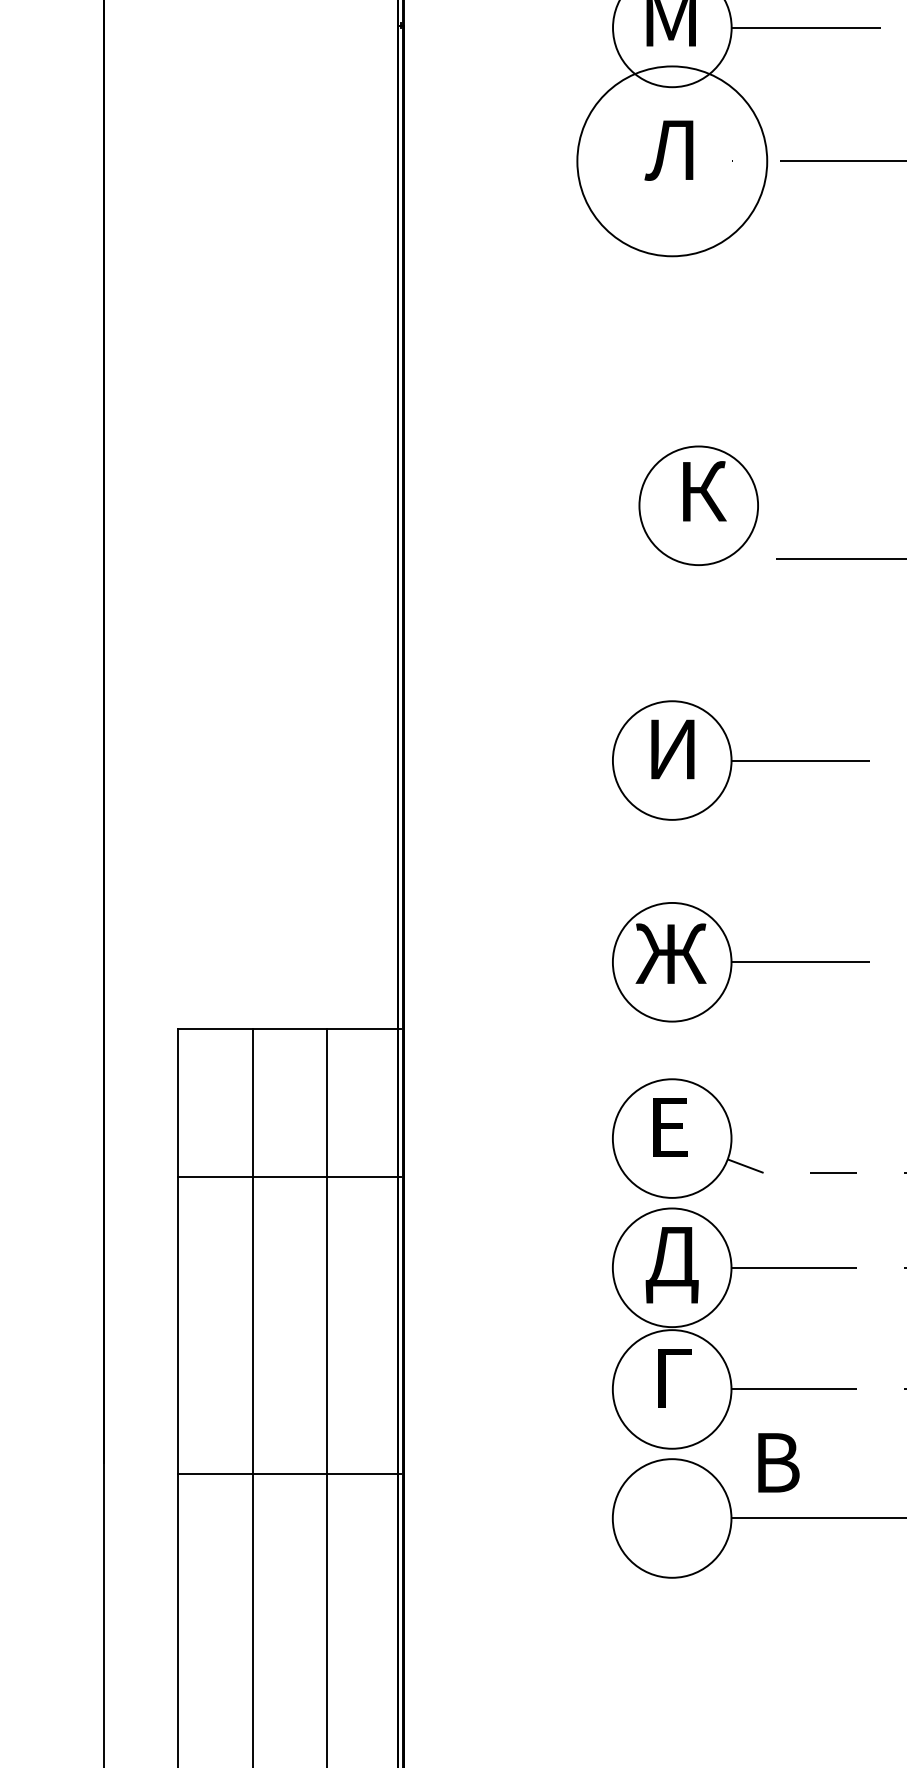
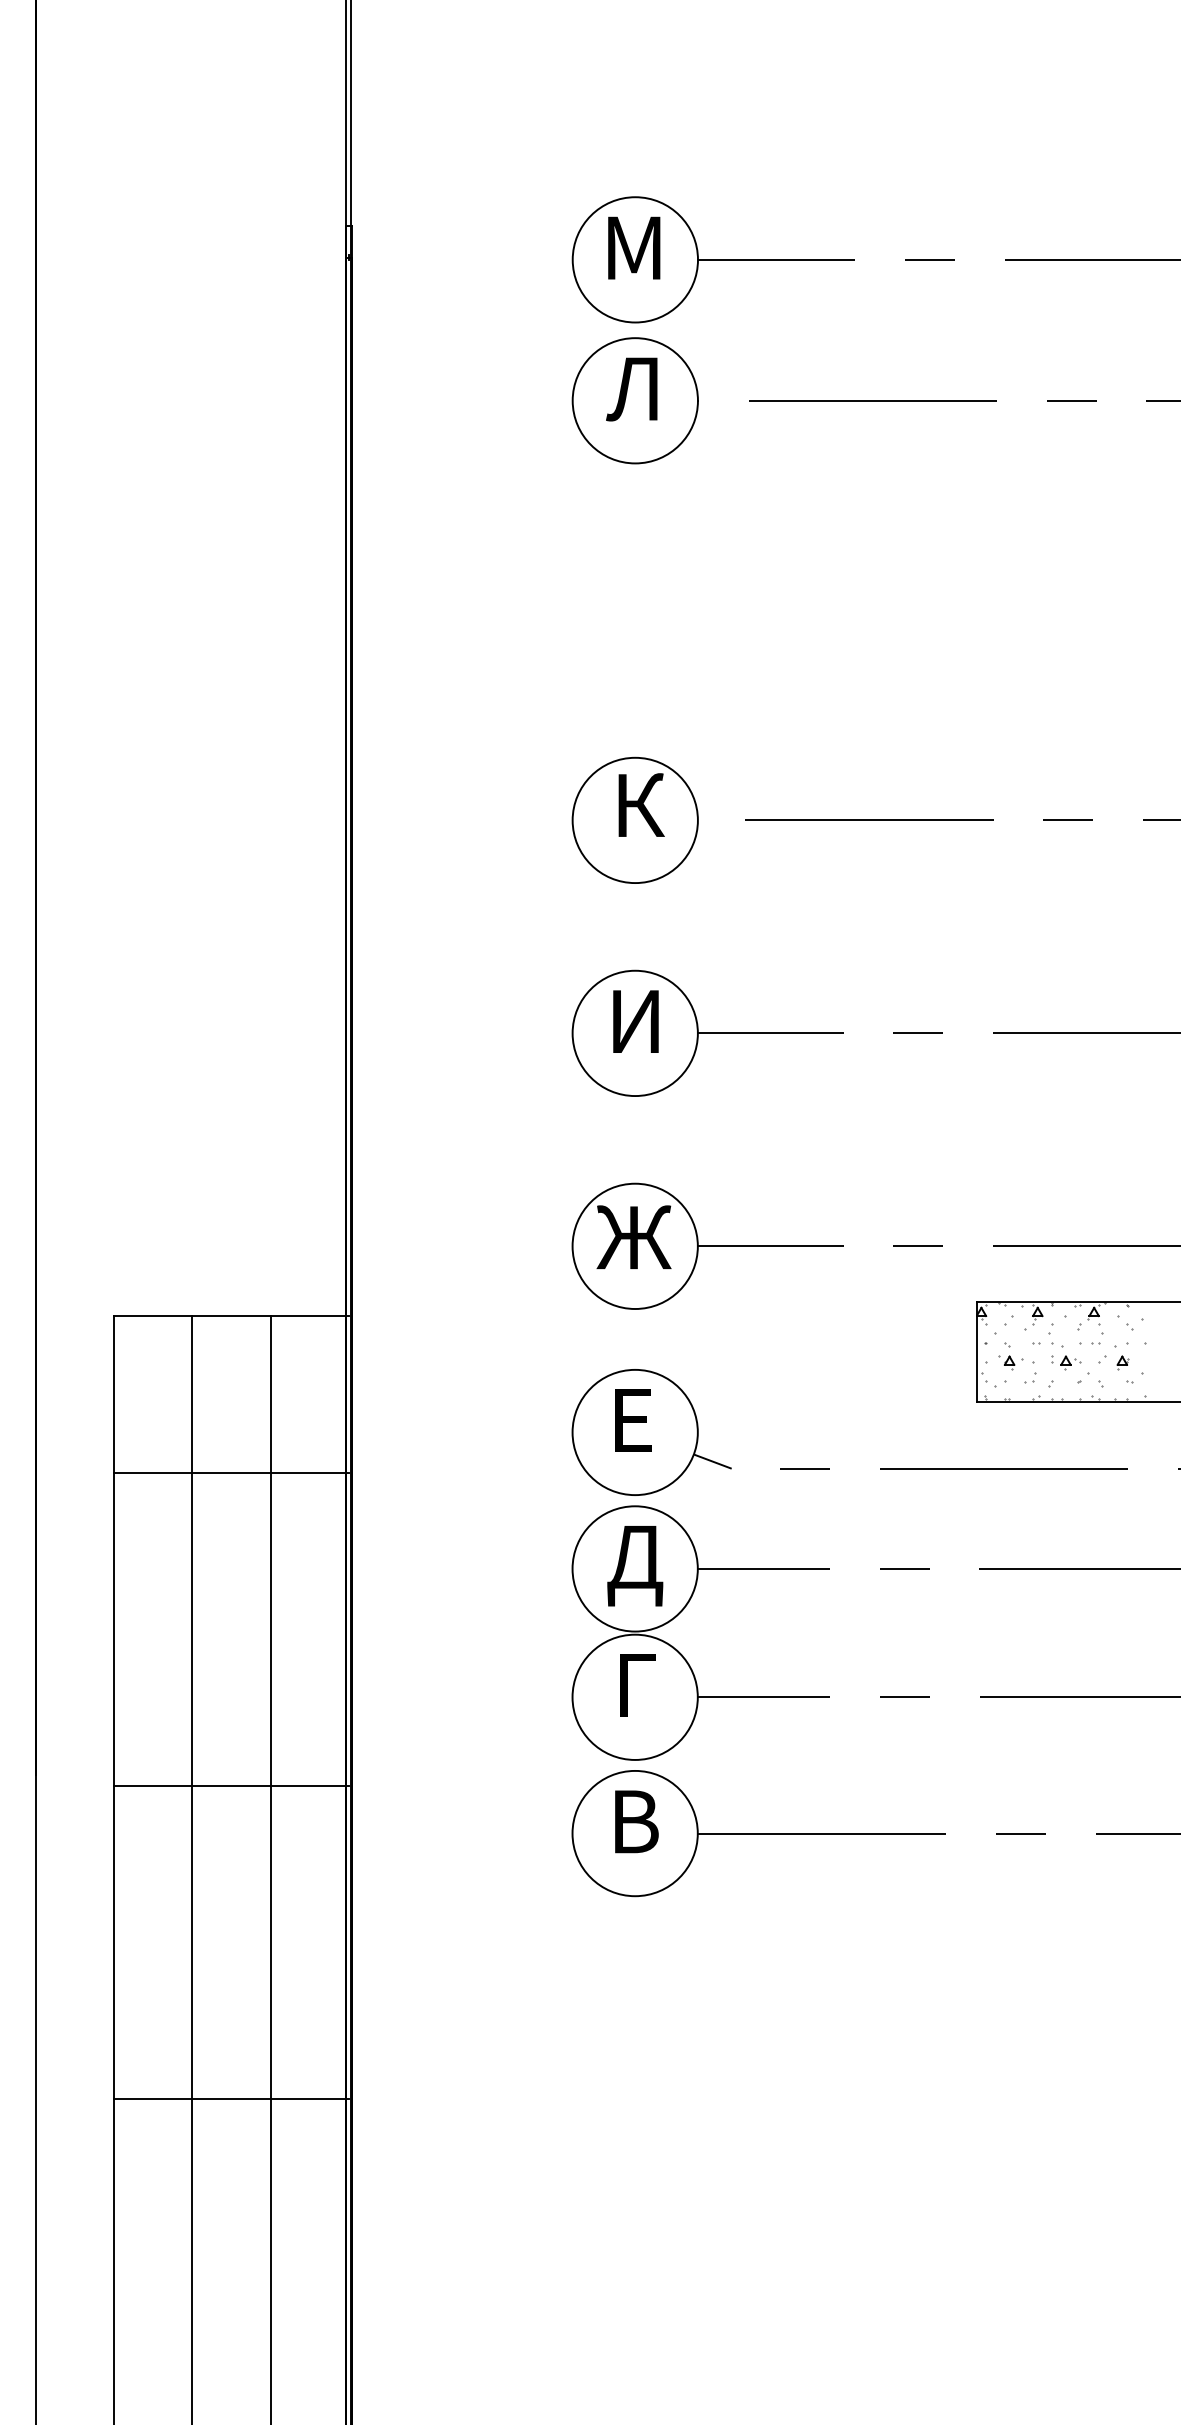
circle: (671, 161) -> (634, 400), size x0.62
part: (698, 504) -> (634, 819), moved
text: (778, 1462) -> (636, 1821), moved

